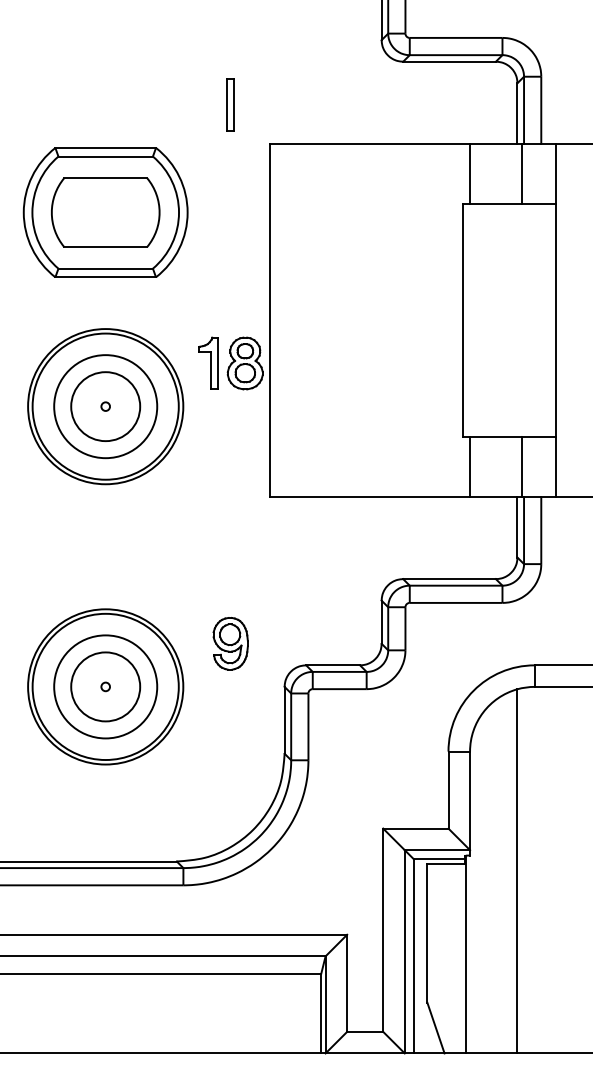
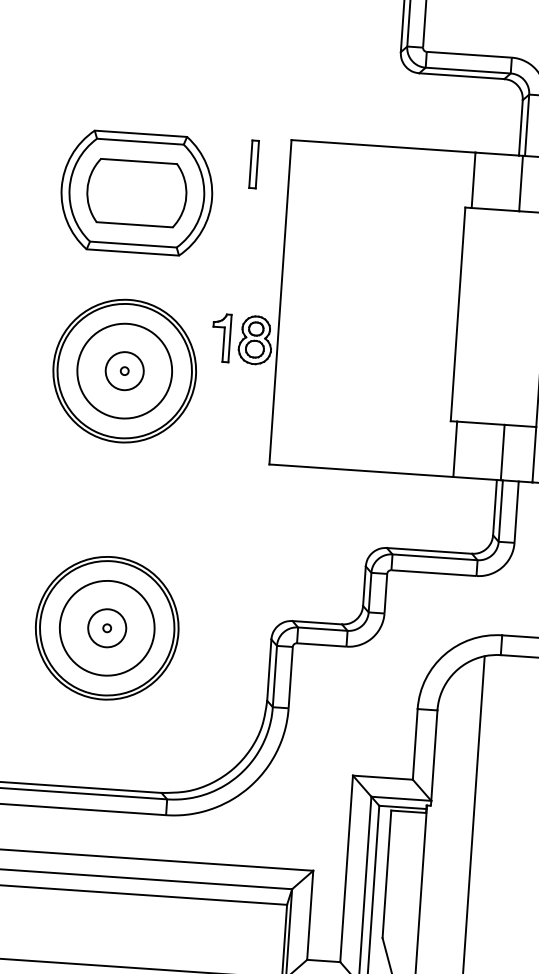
part: (230, 104) -> (253, 164), moved
circle: (105, 406) -> (124, 371), size x0.6
part: (230, 643) -> (224, 596), removed
circle: (105, 686) -> (107, 627), size x0.6

